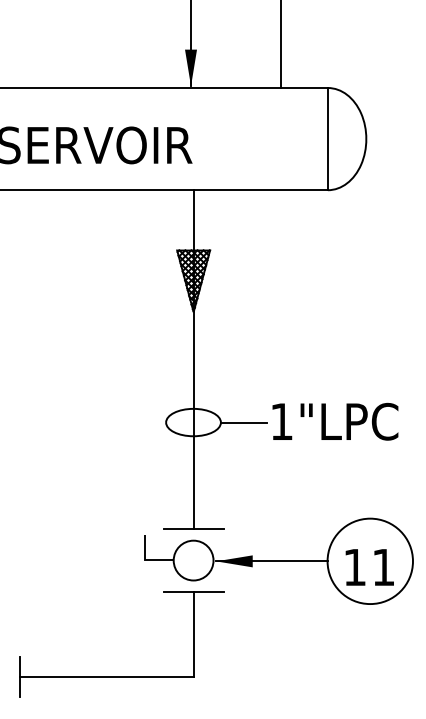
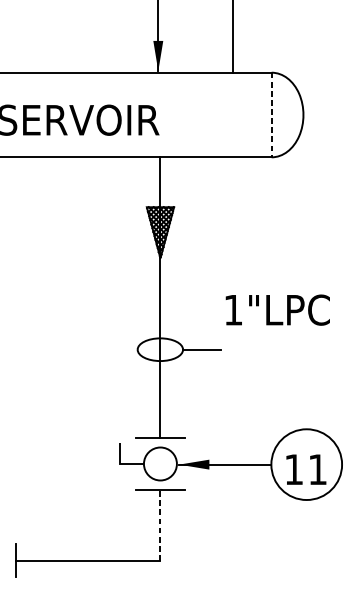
line: (327, 139) -> (271, 115), solid -> dashed
text: (335, 421) -> (277, 309), moved
line: (193, 634) -> (160, 525), solid -> dashed

